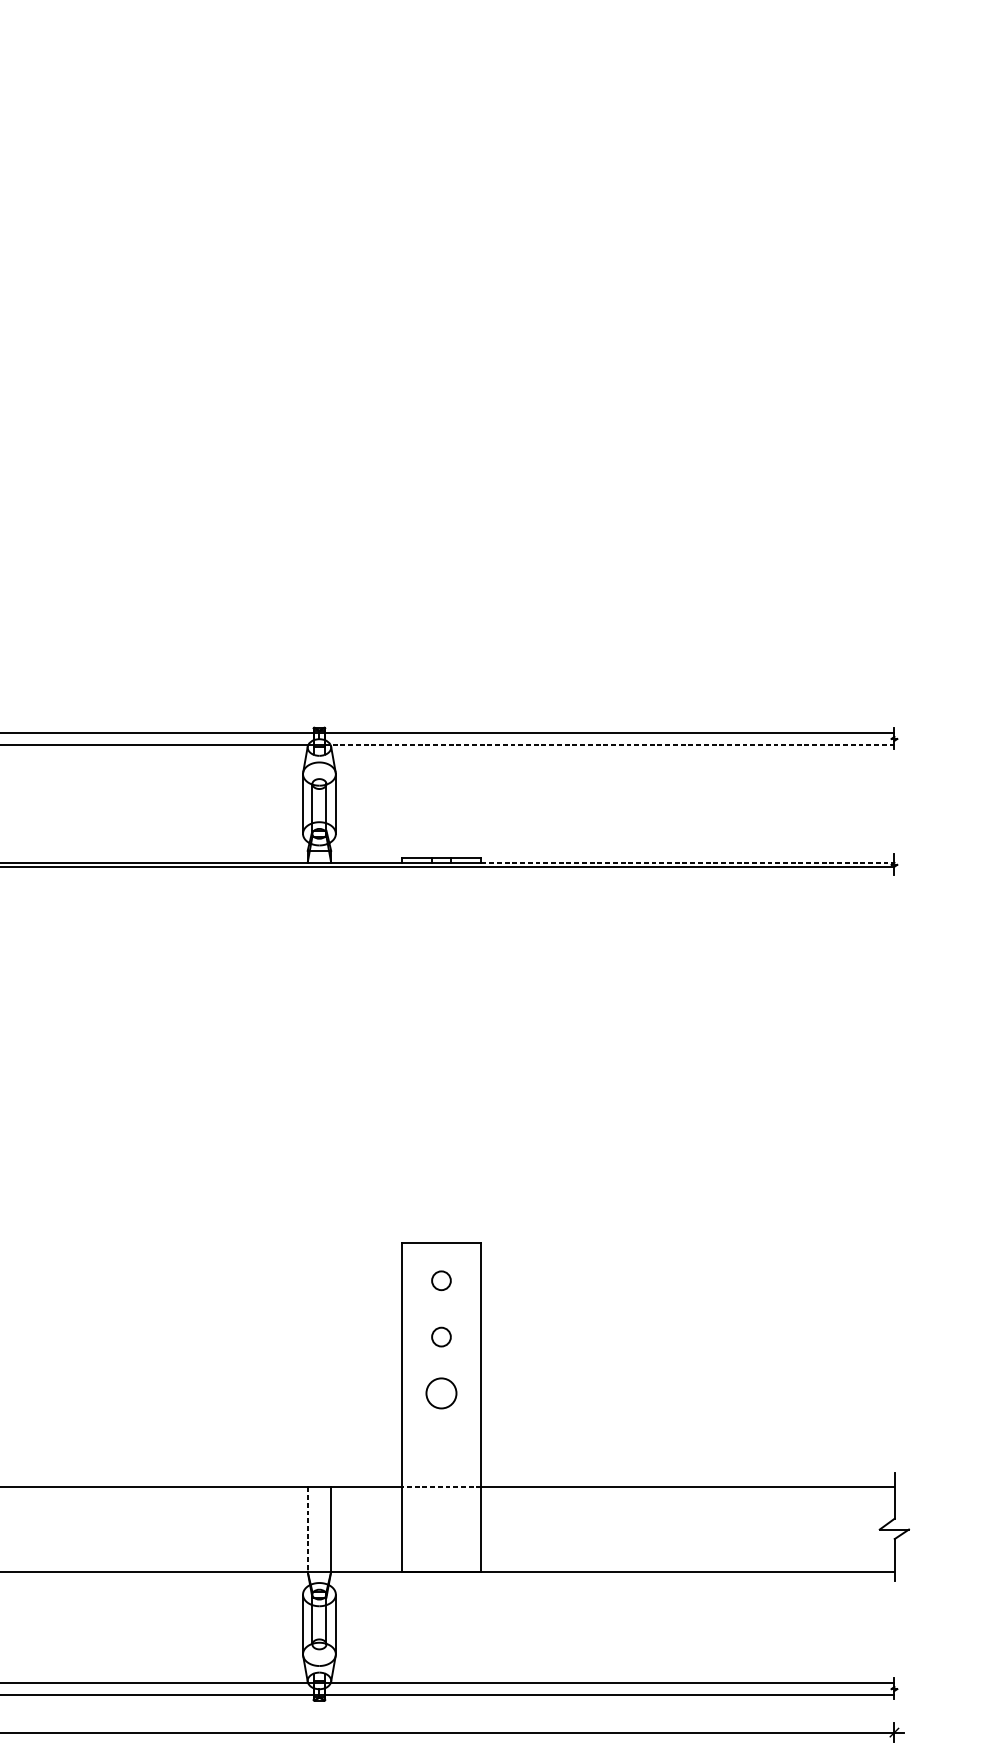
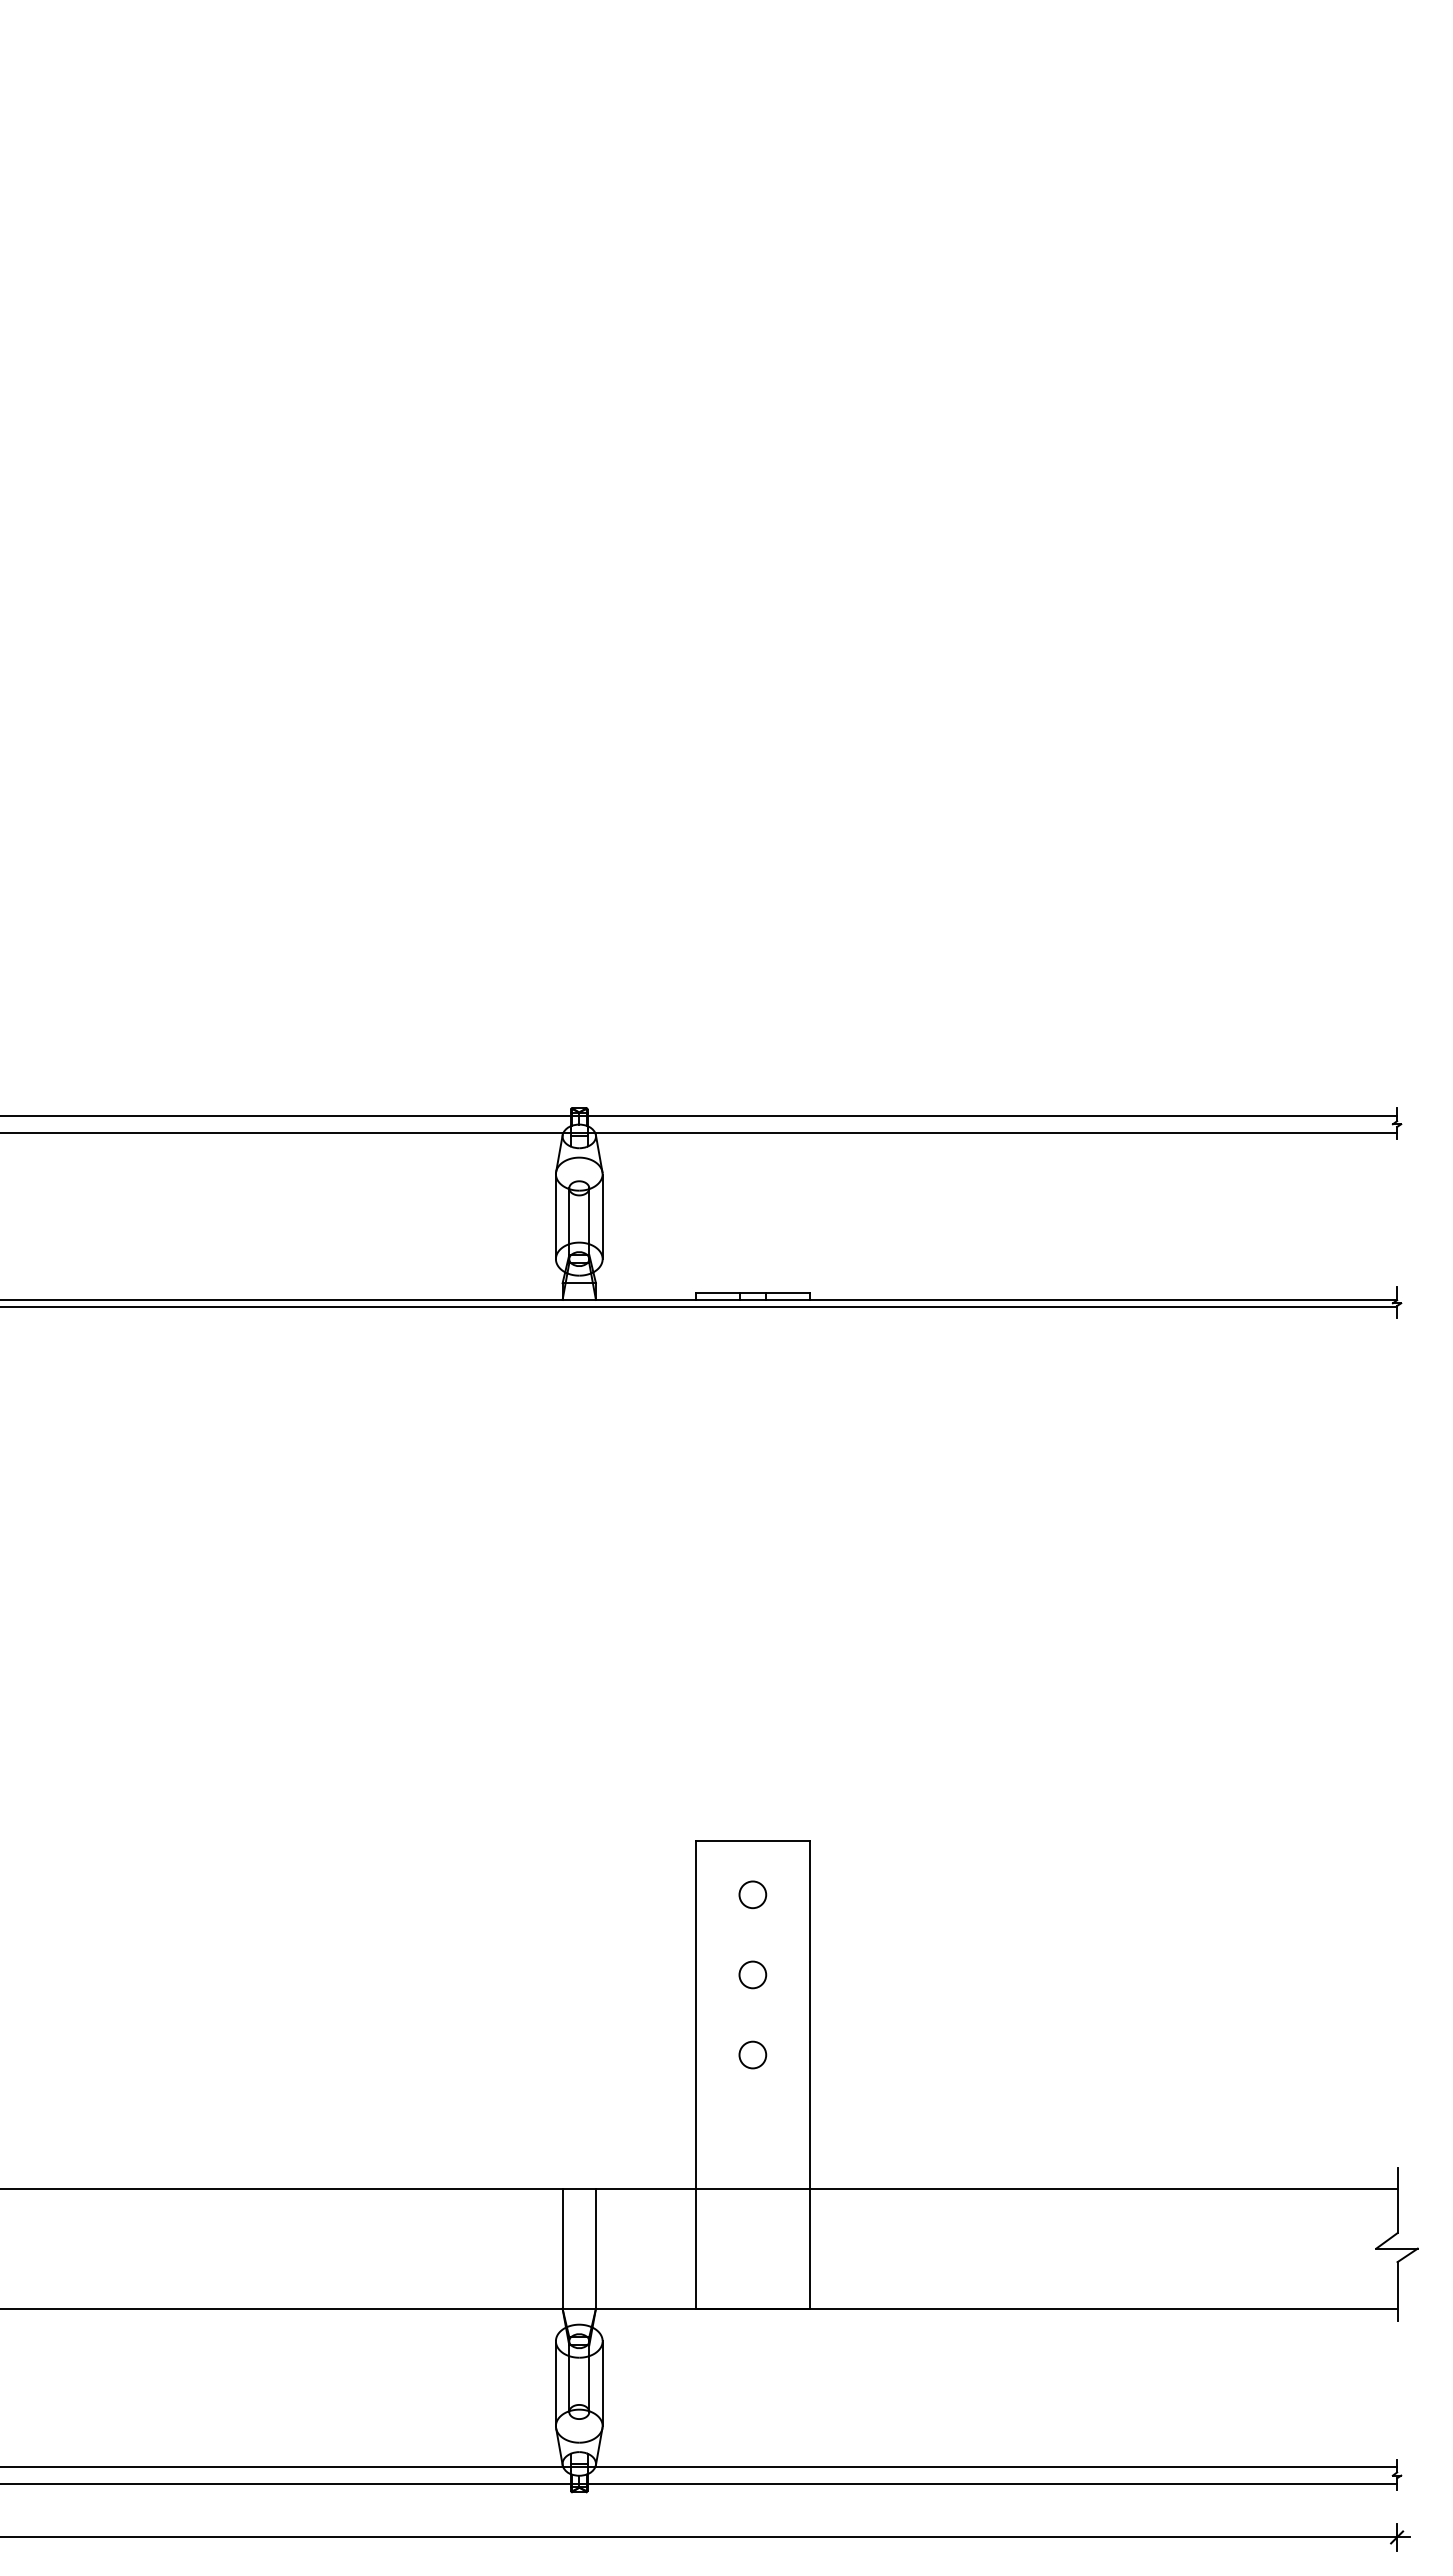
line: (609, 744) -> (992, 1132), dashed -> solid
line: (688, 862) -> (1103, 1299), dashed -> solid
circle: (441, 1393) -> (752, 2054), size x0.62
line: (441, 1487) -> (752, 2188), dashed -> solid
line: (307, 1530) -> (562, 2249), dashed -> solid

